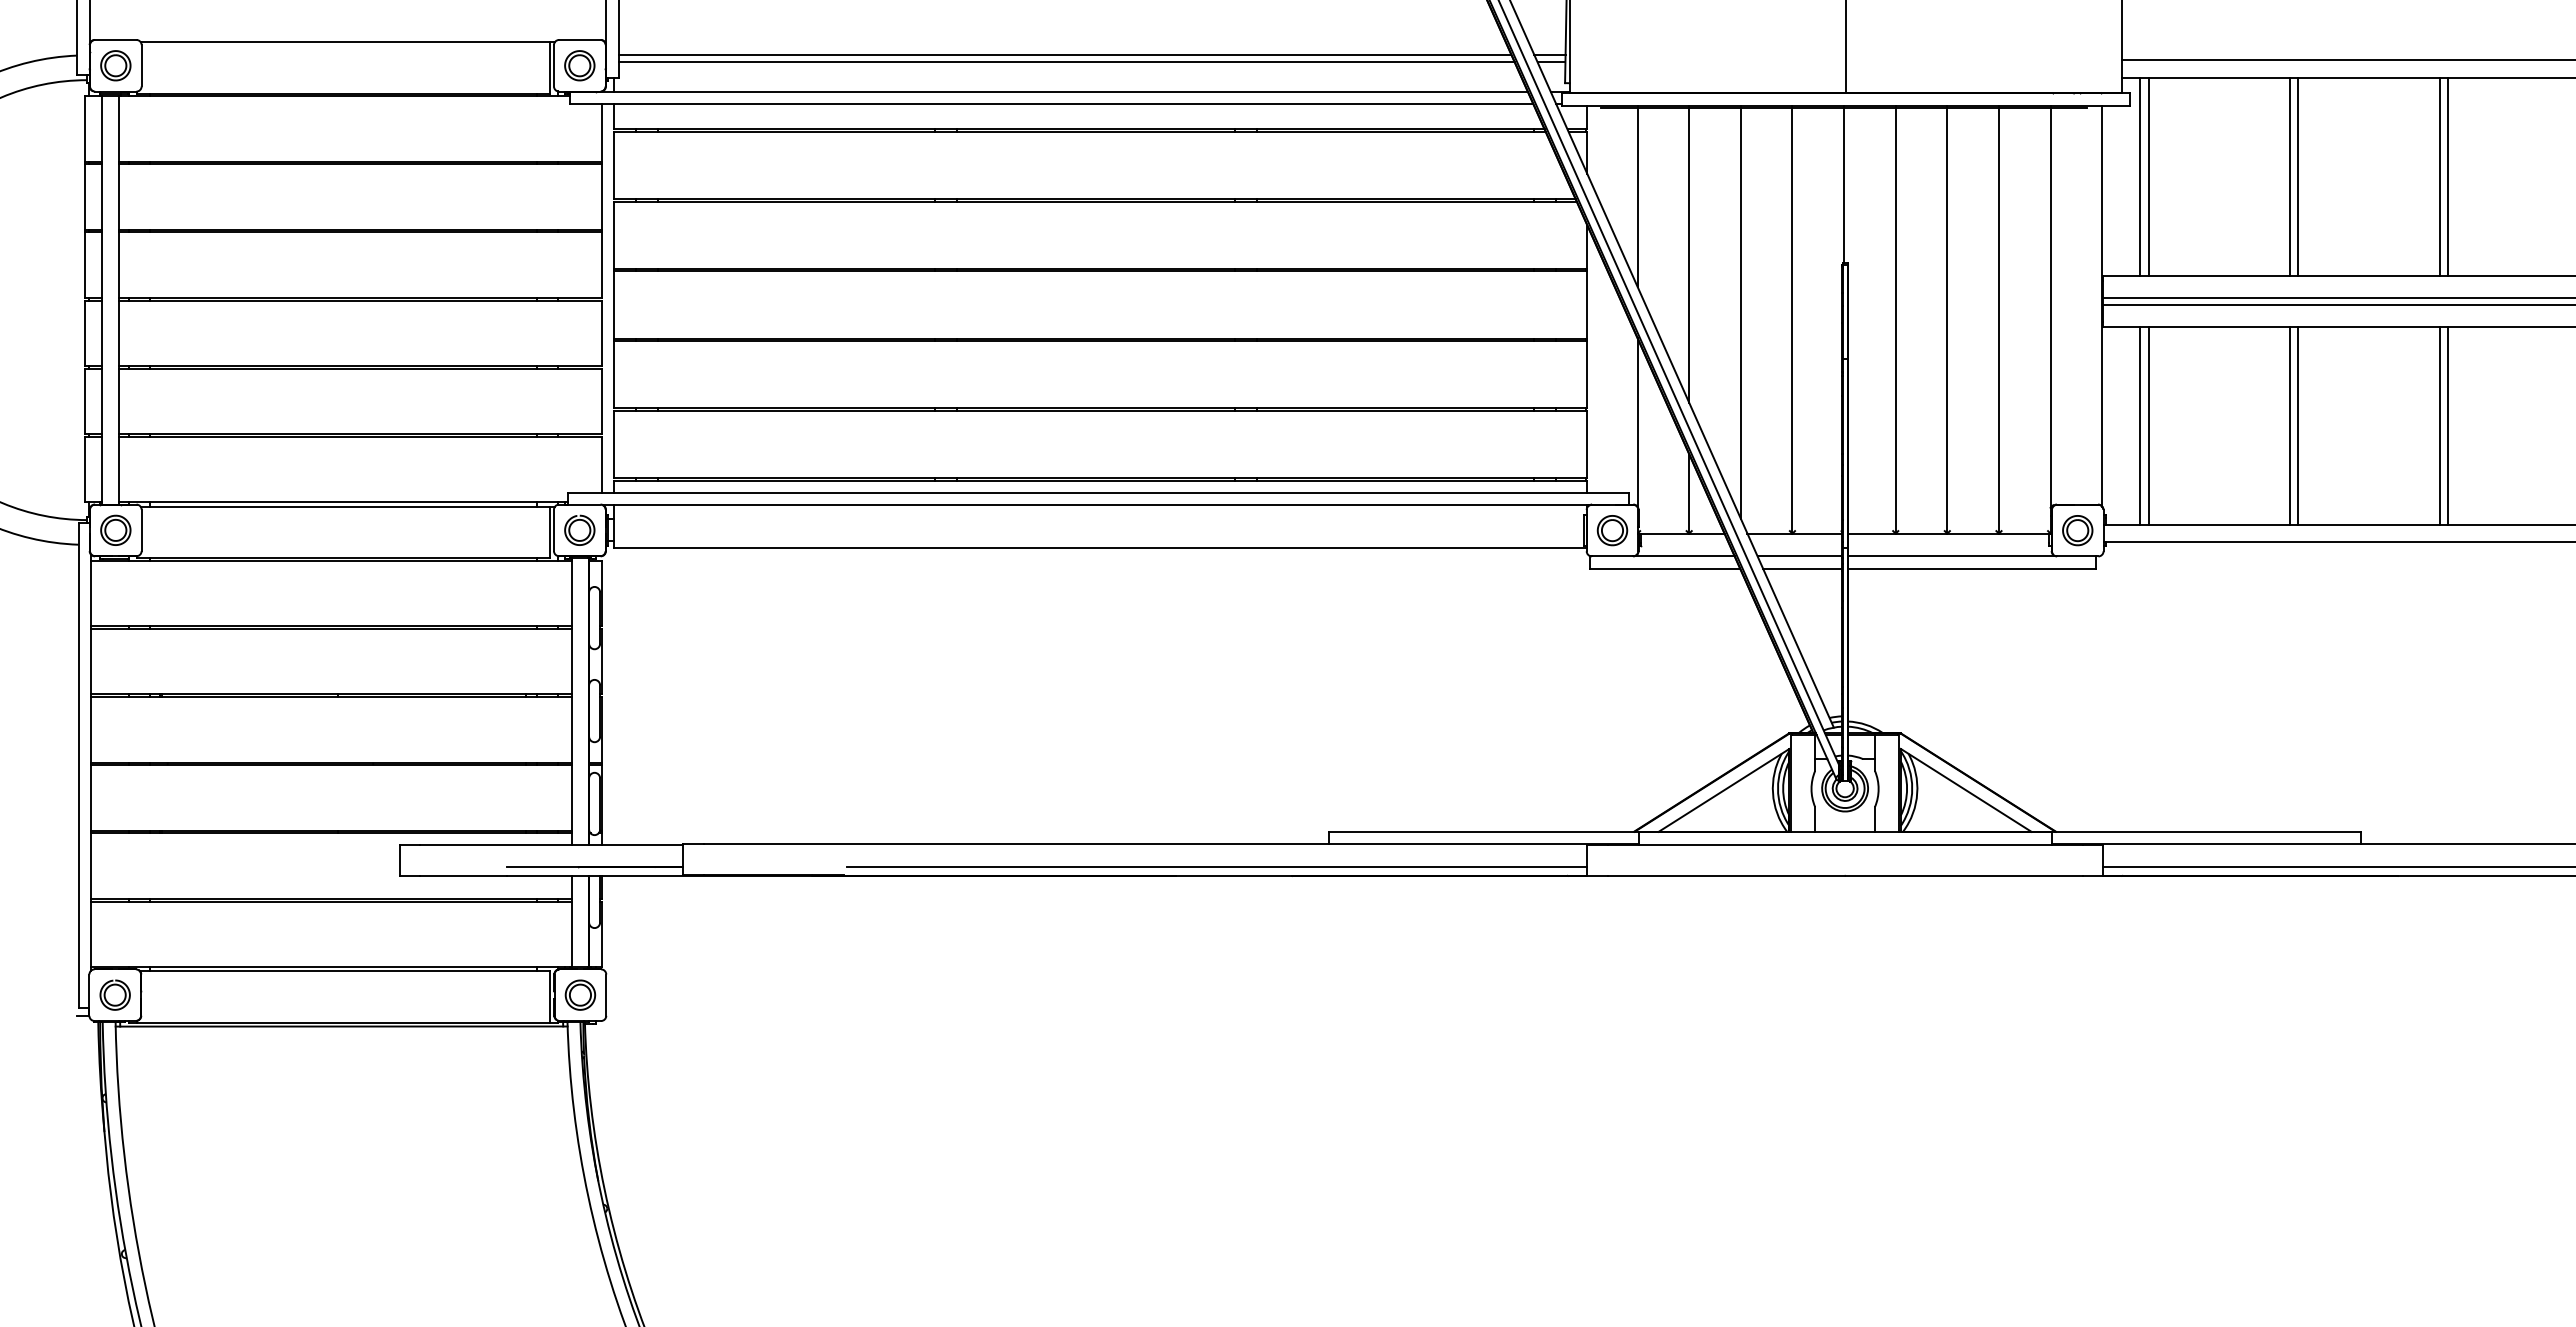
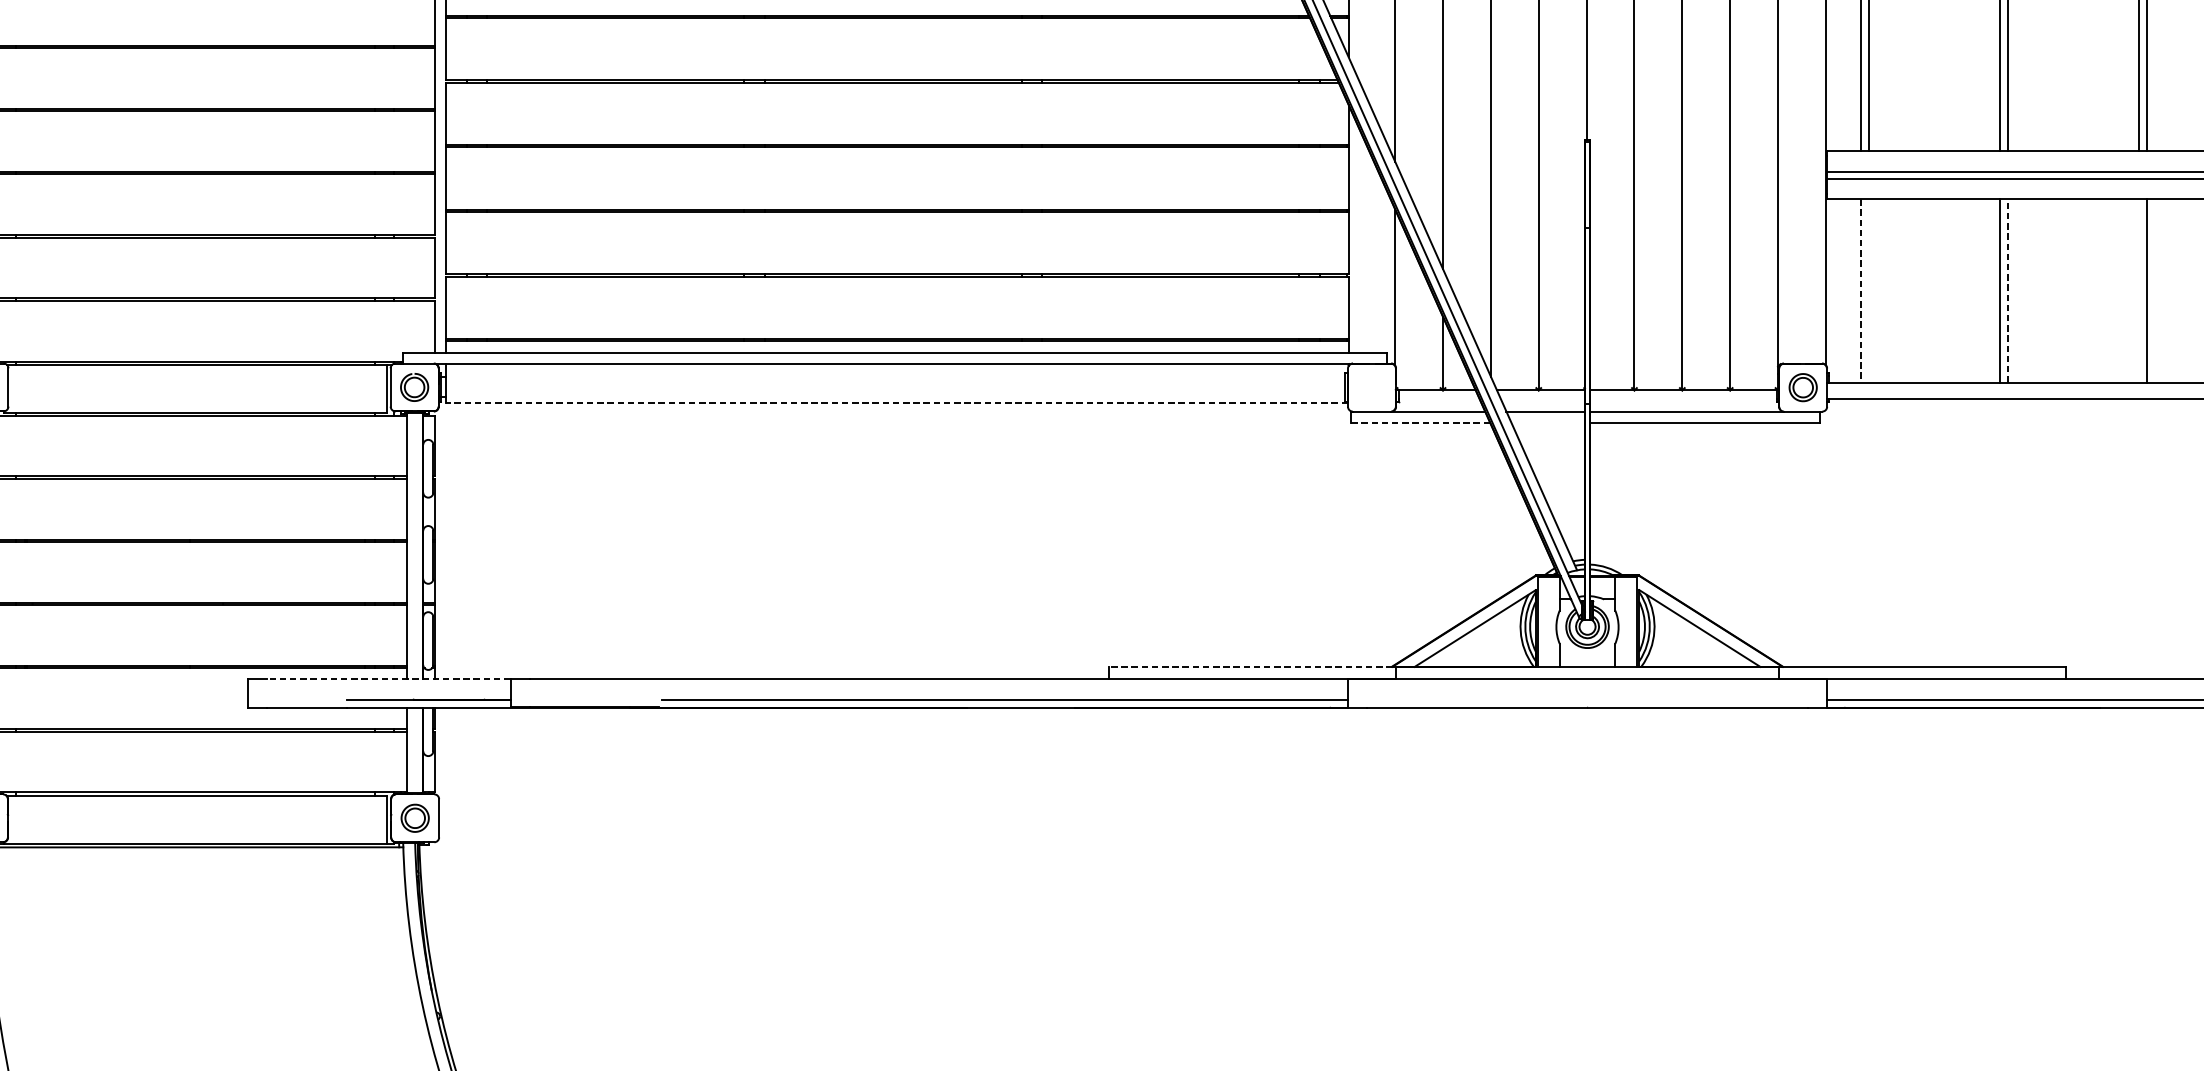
line: (2140, 426) -> (1861, 291), solid -> dashed
line: (2148, 426) -> (1868, 291), removed
line: (2298, 426) -> (2007, 291), solid -> dashed
line: (2439, 426) -> (2138, 291), removed
part: (1612, 530) -> (1371, 387), removed
line: (1099, 547) -> (896, 403), solid -> dashed
line: (1665, 568) -> (1421, 422), solid -> dashed
line: (1802, 568) -> (1548, 422), removed
line: (1481, 831) -> (1250, 666), solid -> dashed
line: (551, 844) -> (388, 678), solid -> dashed

